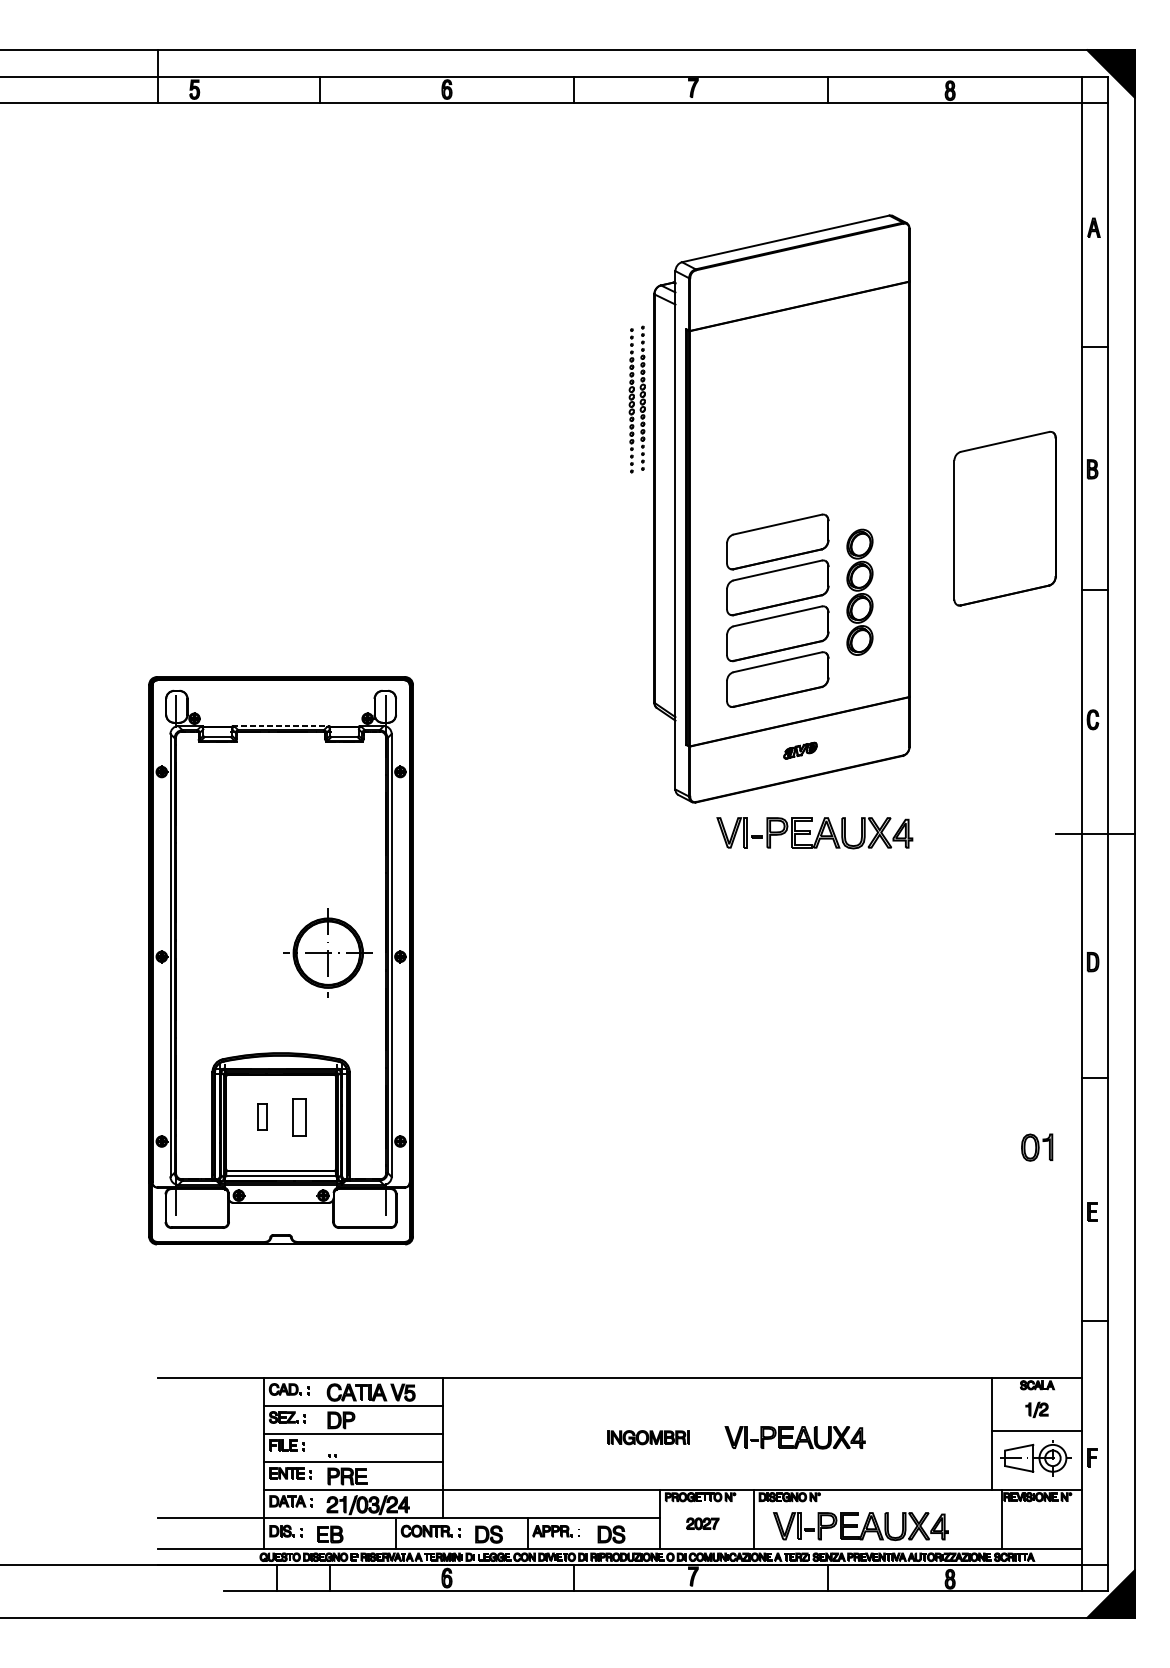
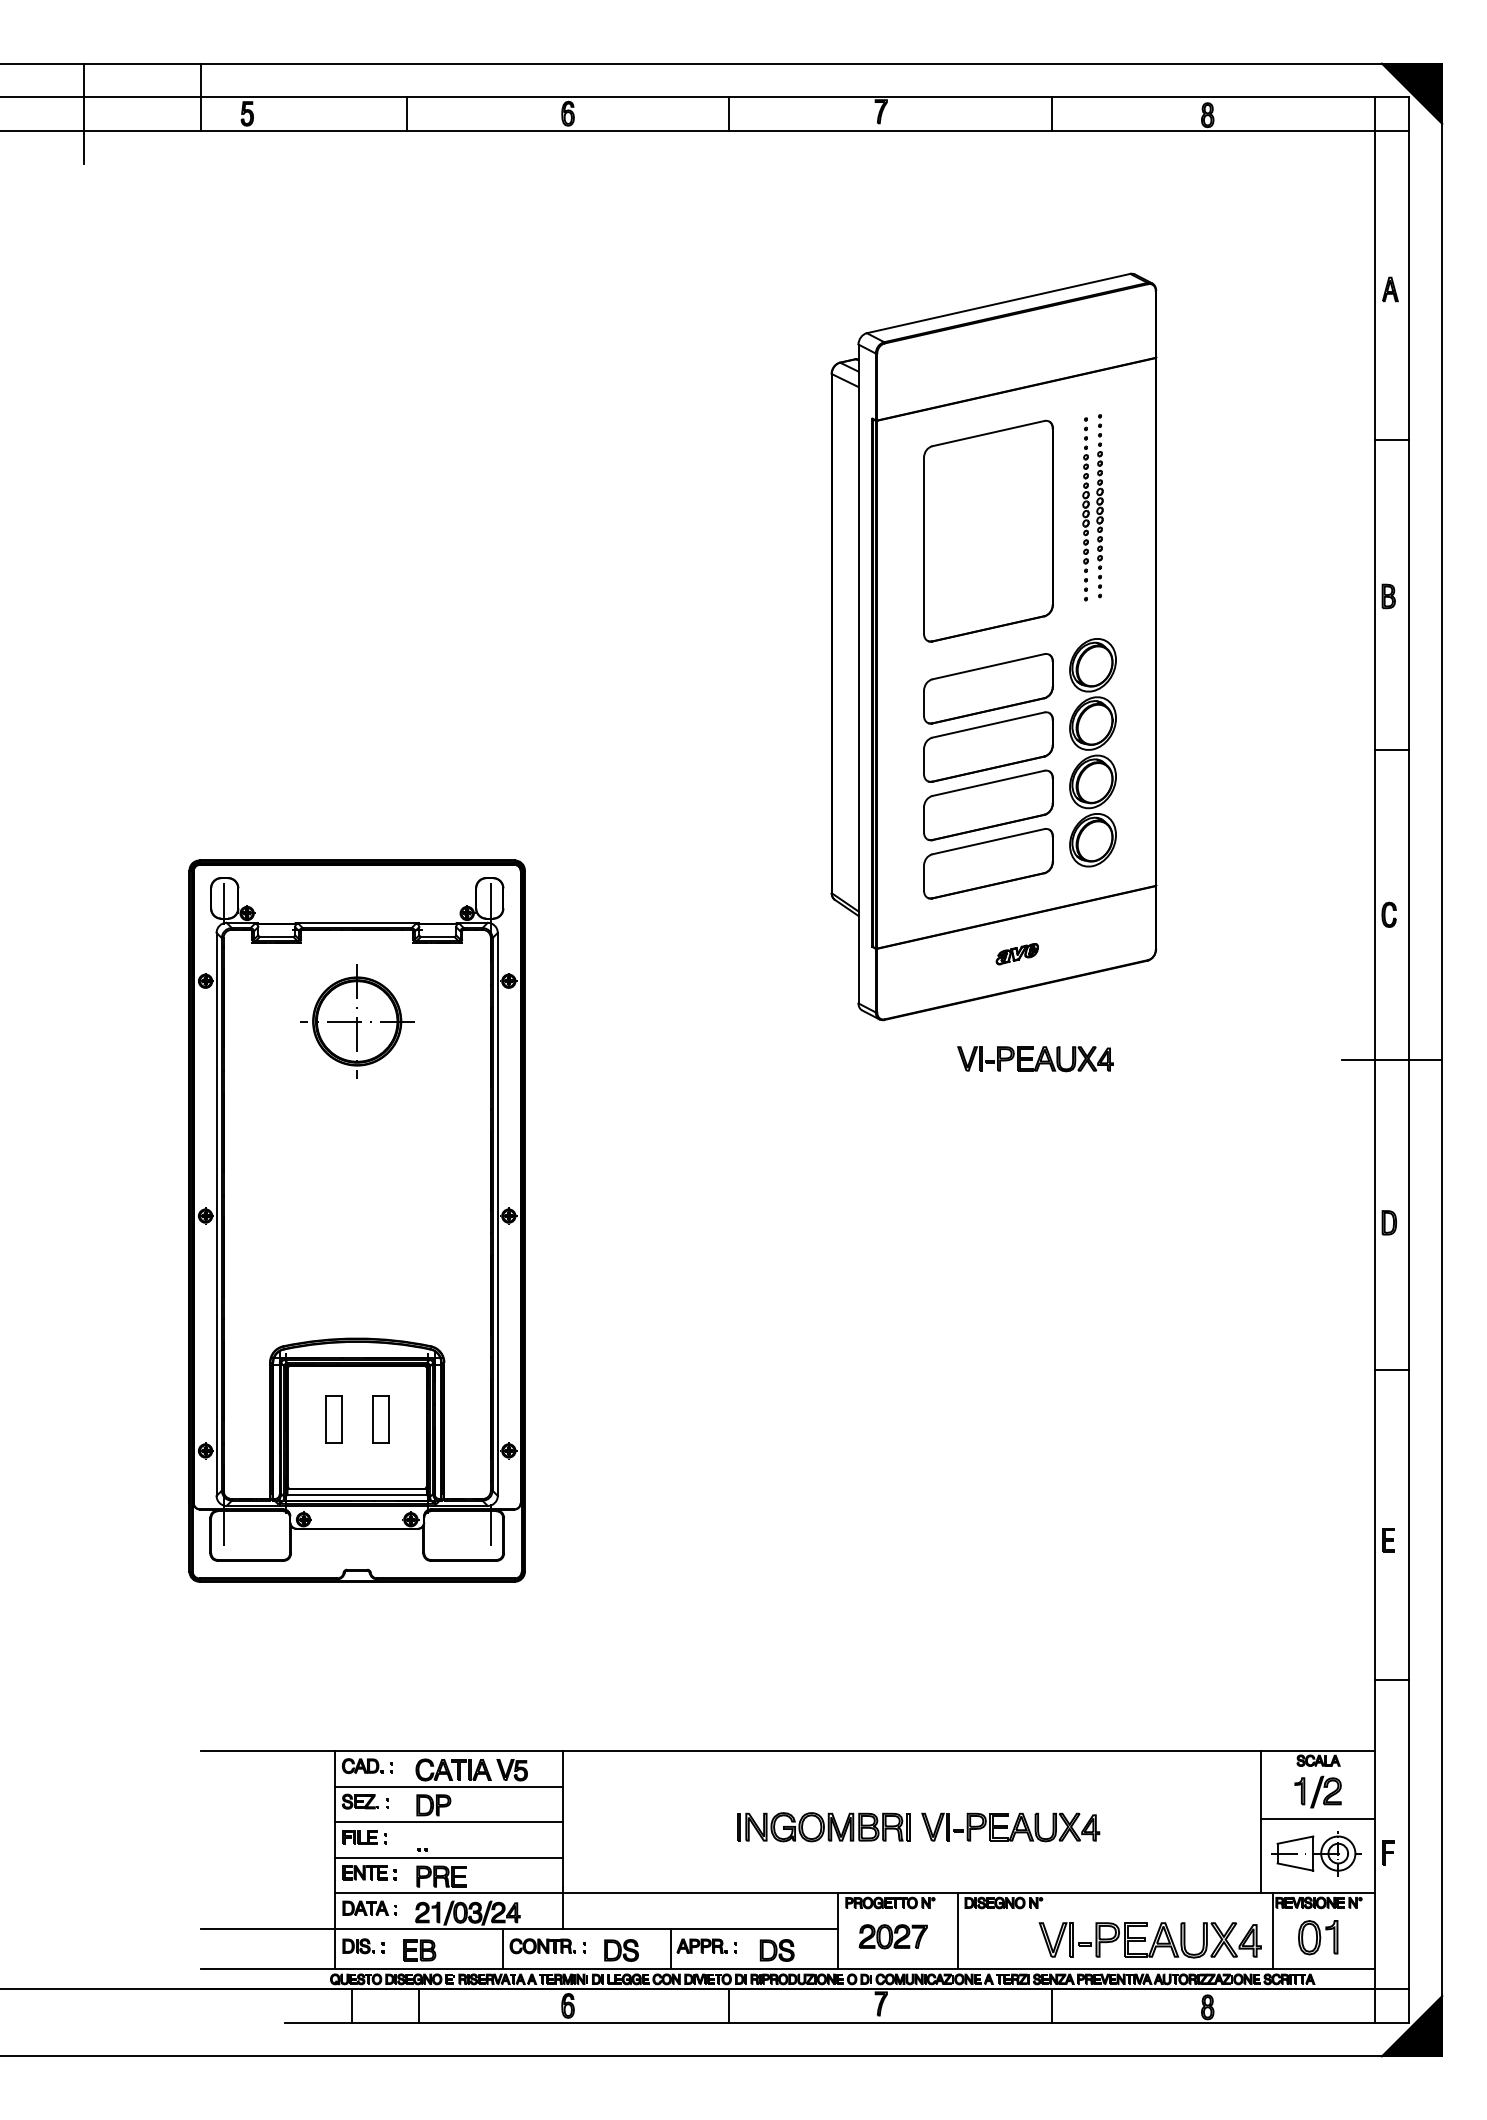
line: (65, 89) -> (83, 113), added
part: (636, 399) -> (1092, 507), moved
part: (1005, 518) -> (988, 530), moved
part: (859, 592) -> (1092, 752), size x1.43
line: (281, 725) -> (357, 922), dashed -> solid
part: (814, 833) -> (1035, 1059), size x0.62
part: (328, 953) -> (357, 1021), moved
part: (262, 1116) -> (333, 1419), size x1.43
part: (1037, 1147) -> (1318, 1937), moved
part: (1036, 1409) -> (1317, 1791), size x1.67
part: (647, 1437) -> (823, 1827), size x1.67
part: (702, 1523) -> (892, 1936), size x1.67
part: (860, 1526) -> (1149, 1940), moved

